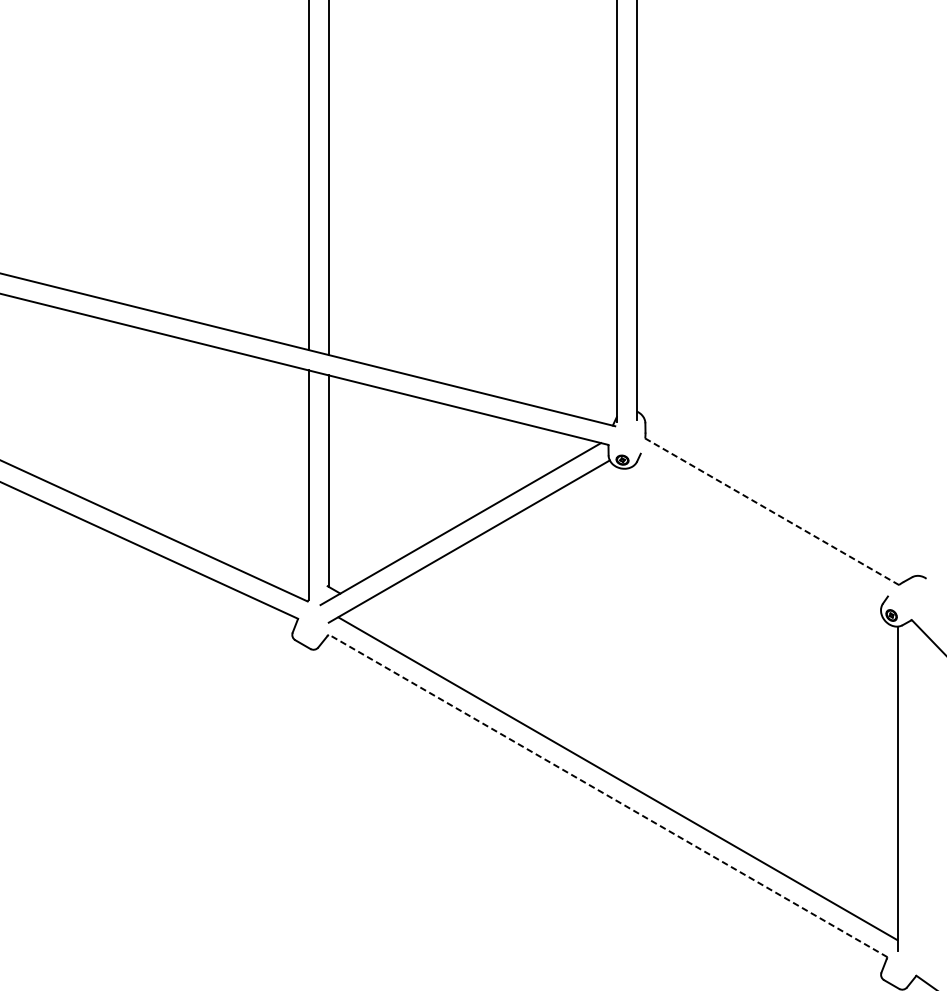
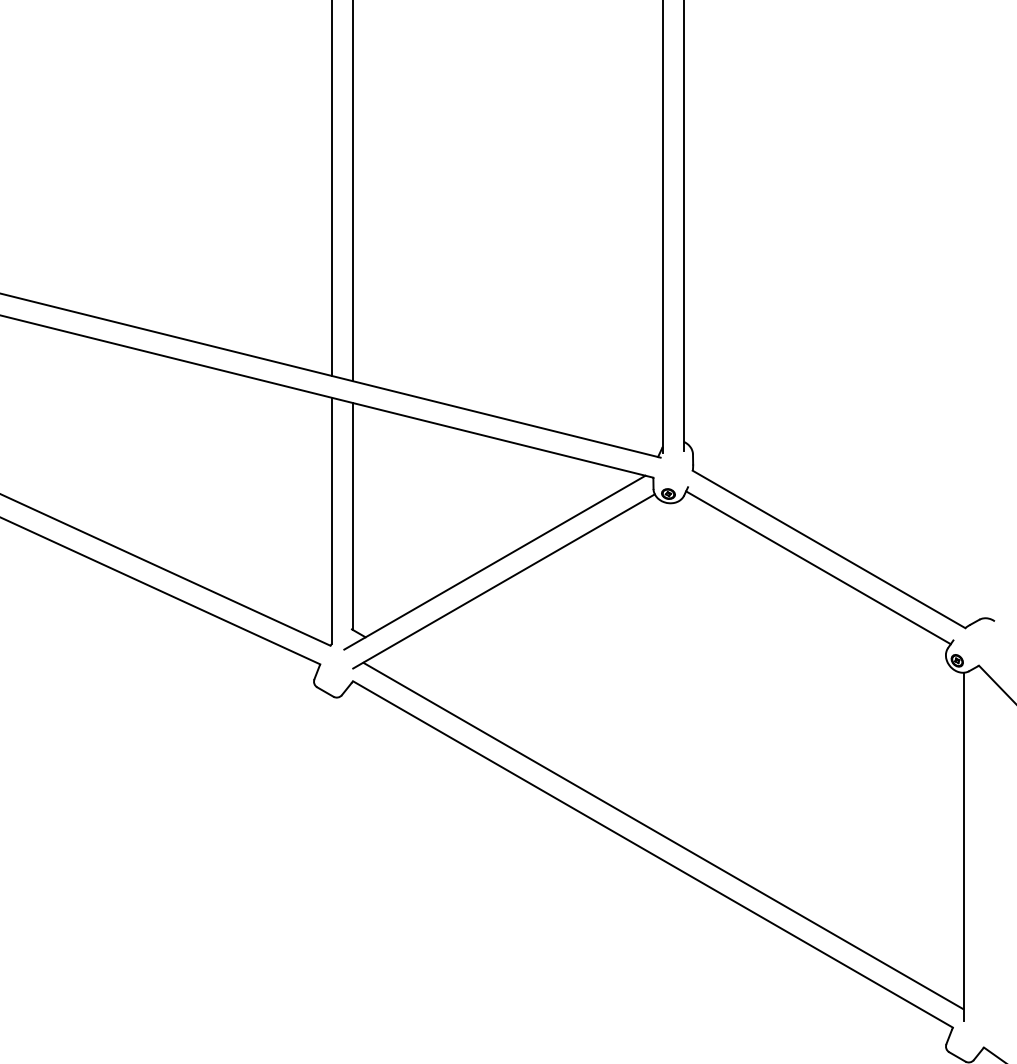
line: (771, 511) -> (828, 549), dashed -> solid
line: (762, 528) -> (818, 567), added
line: (607, 795) -> (652, 854), dashed -> solid

